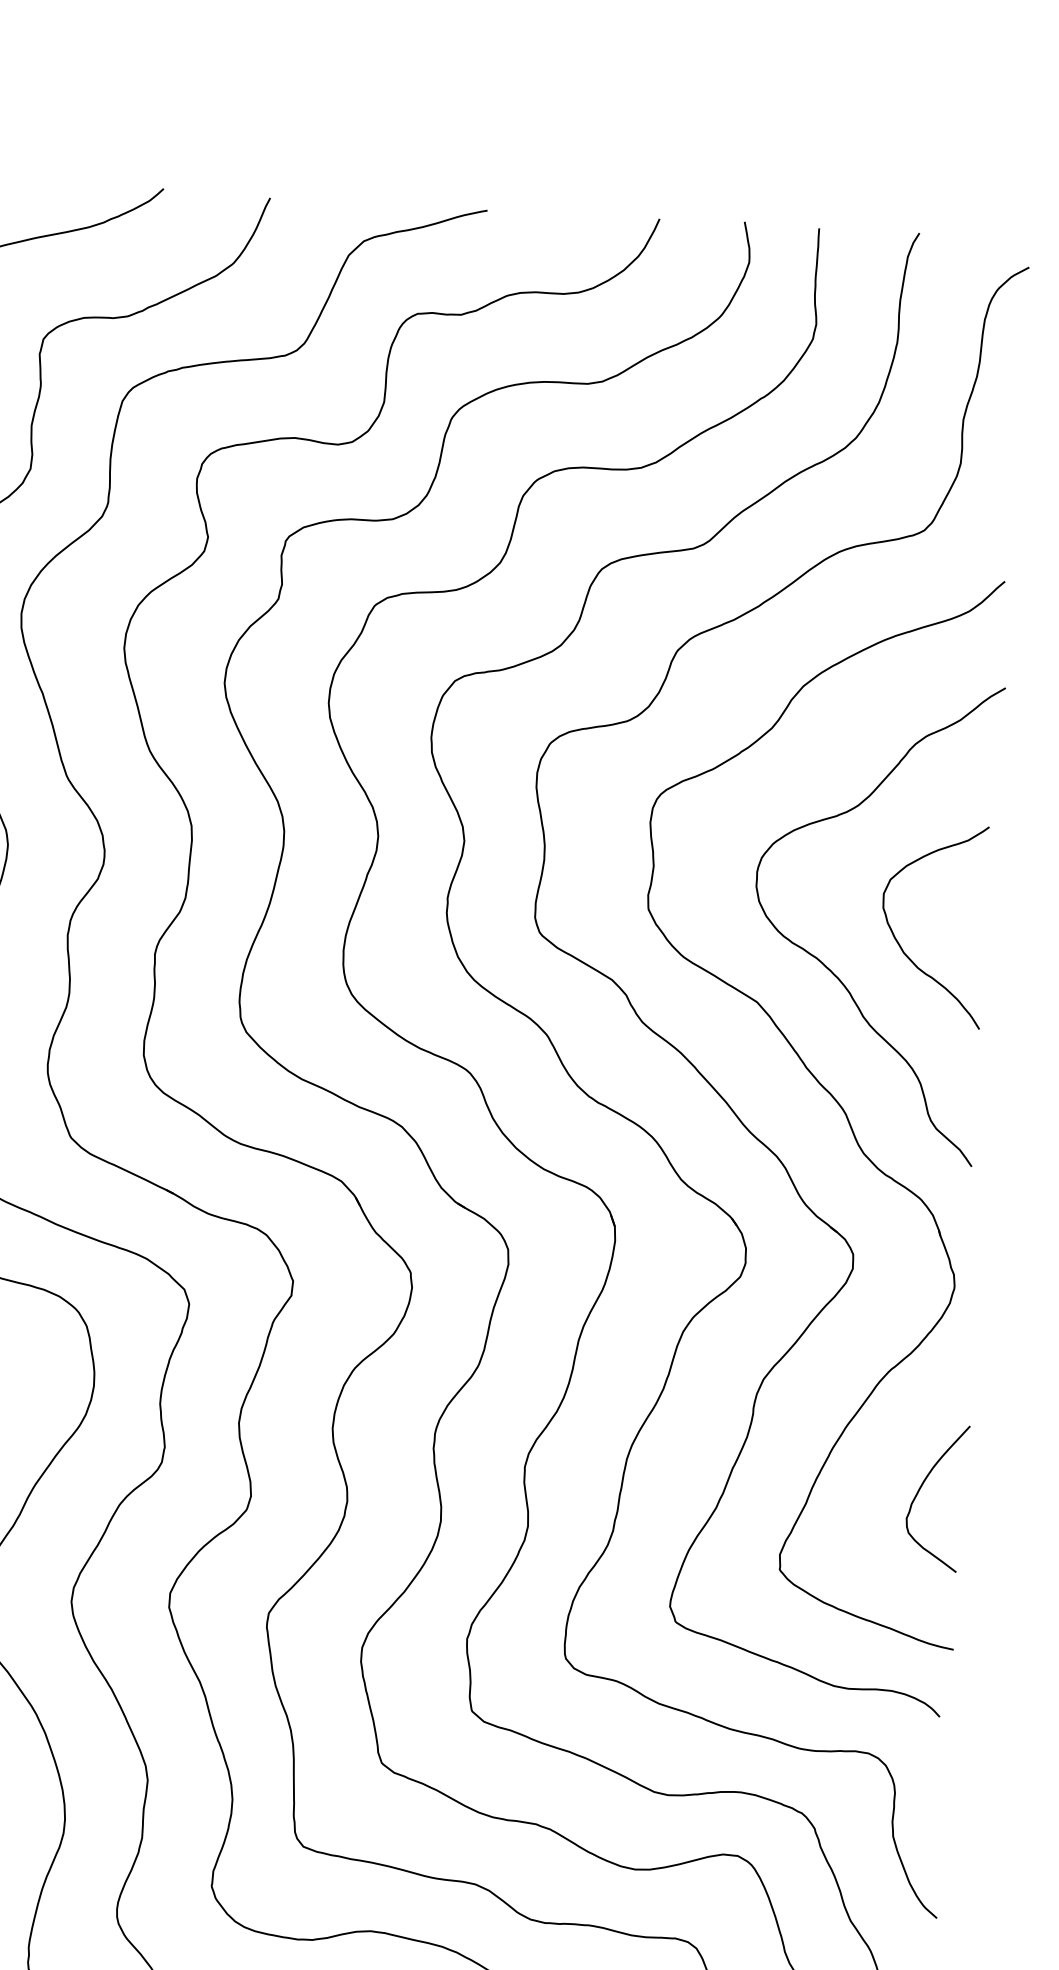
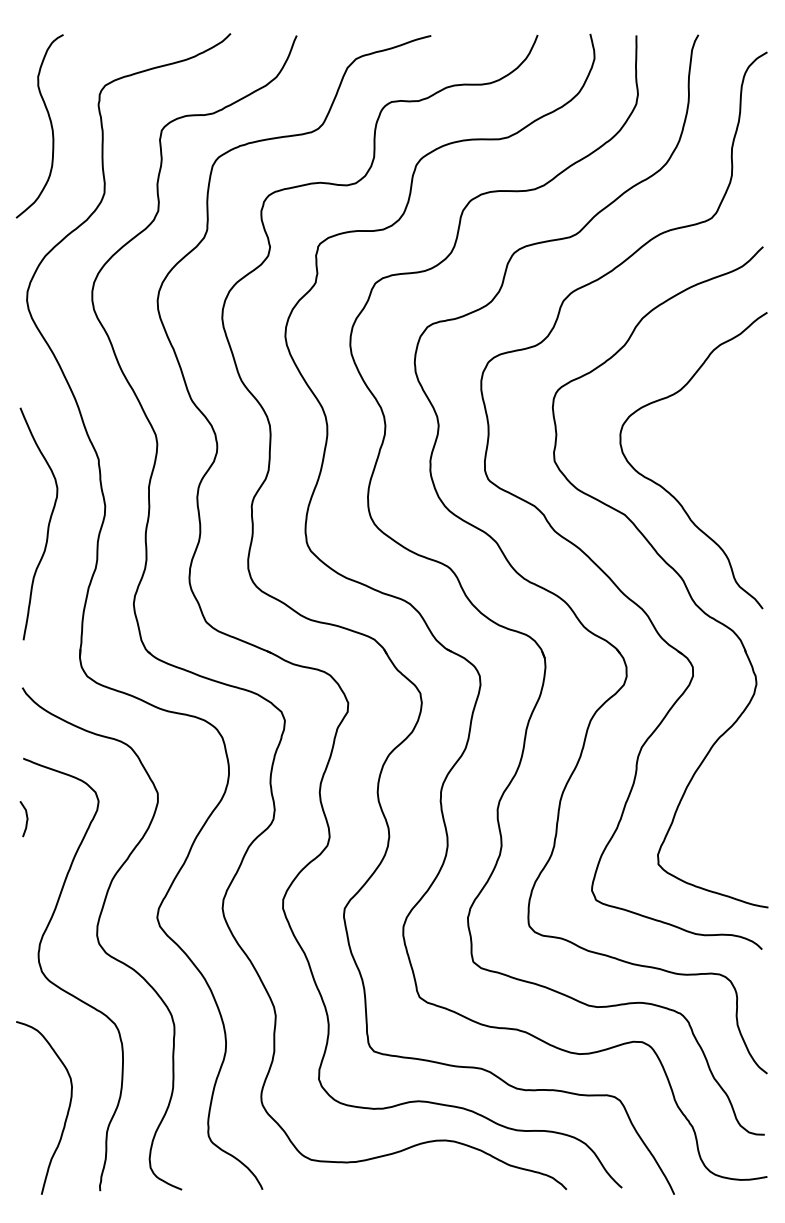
curve: (902, 946) -> (712, 475), removed
curve: (920, 1490) -> (742, 810), removed

